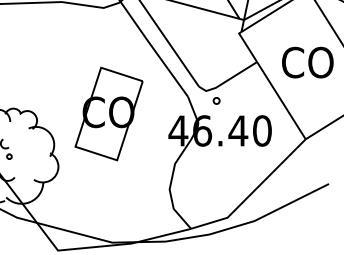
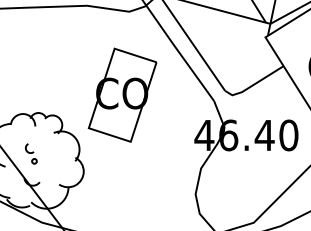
part: (216, 100) -> (242, 104), removed
part: (108, 113) -> (122, 94), moved

